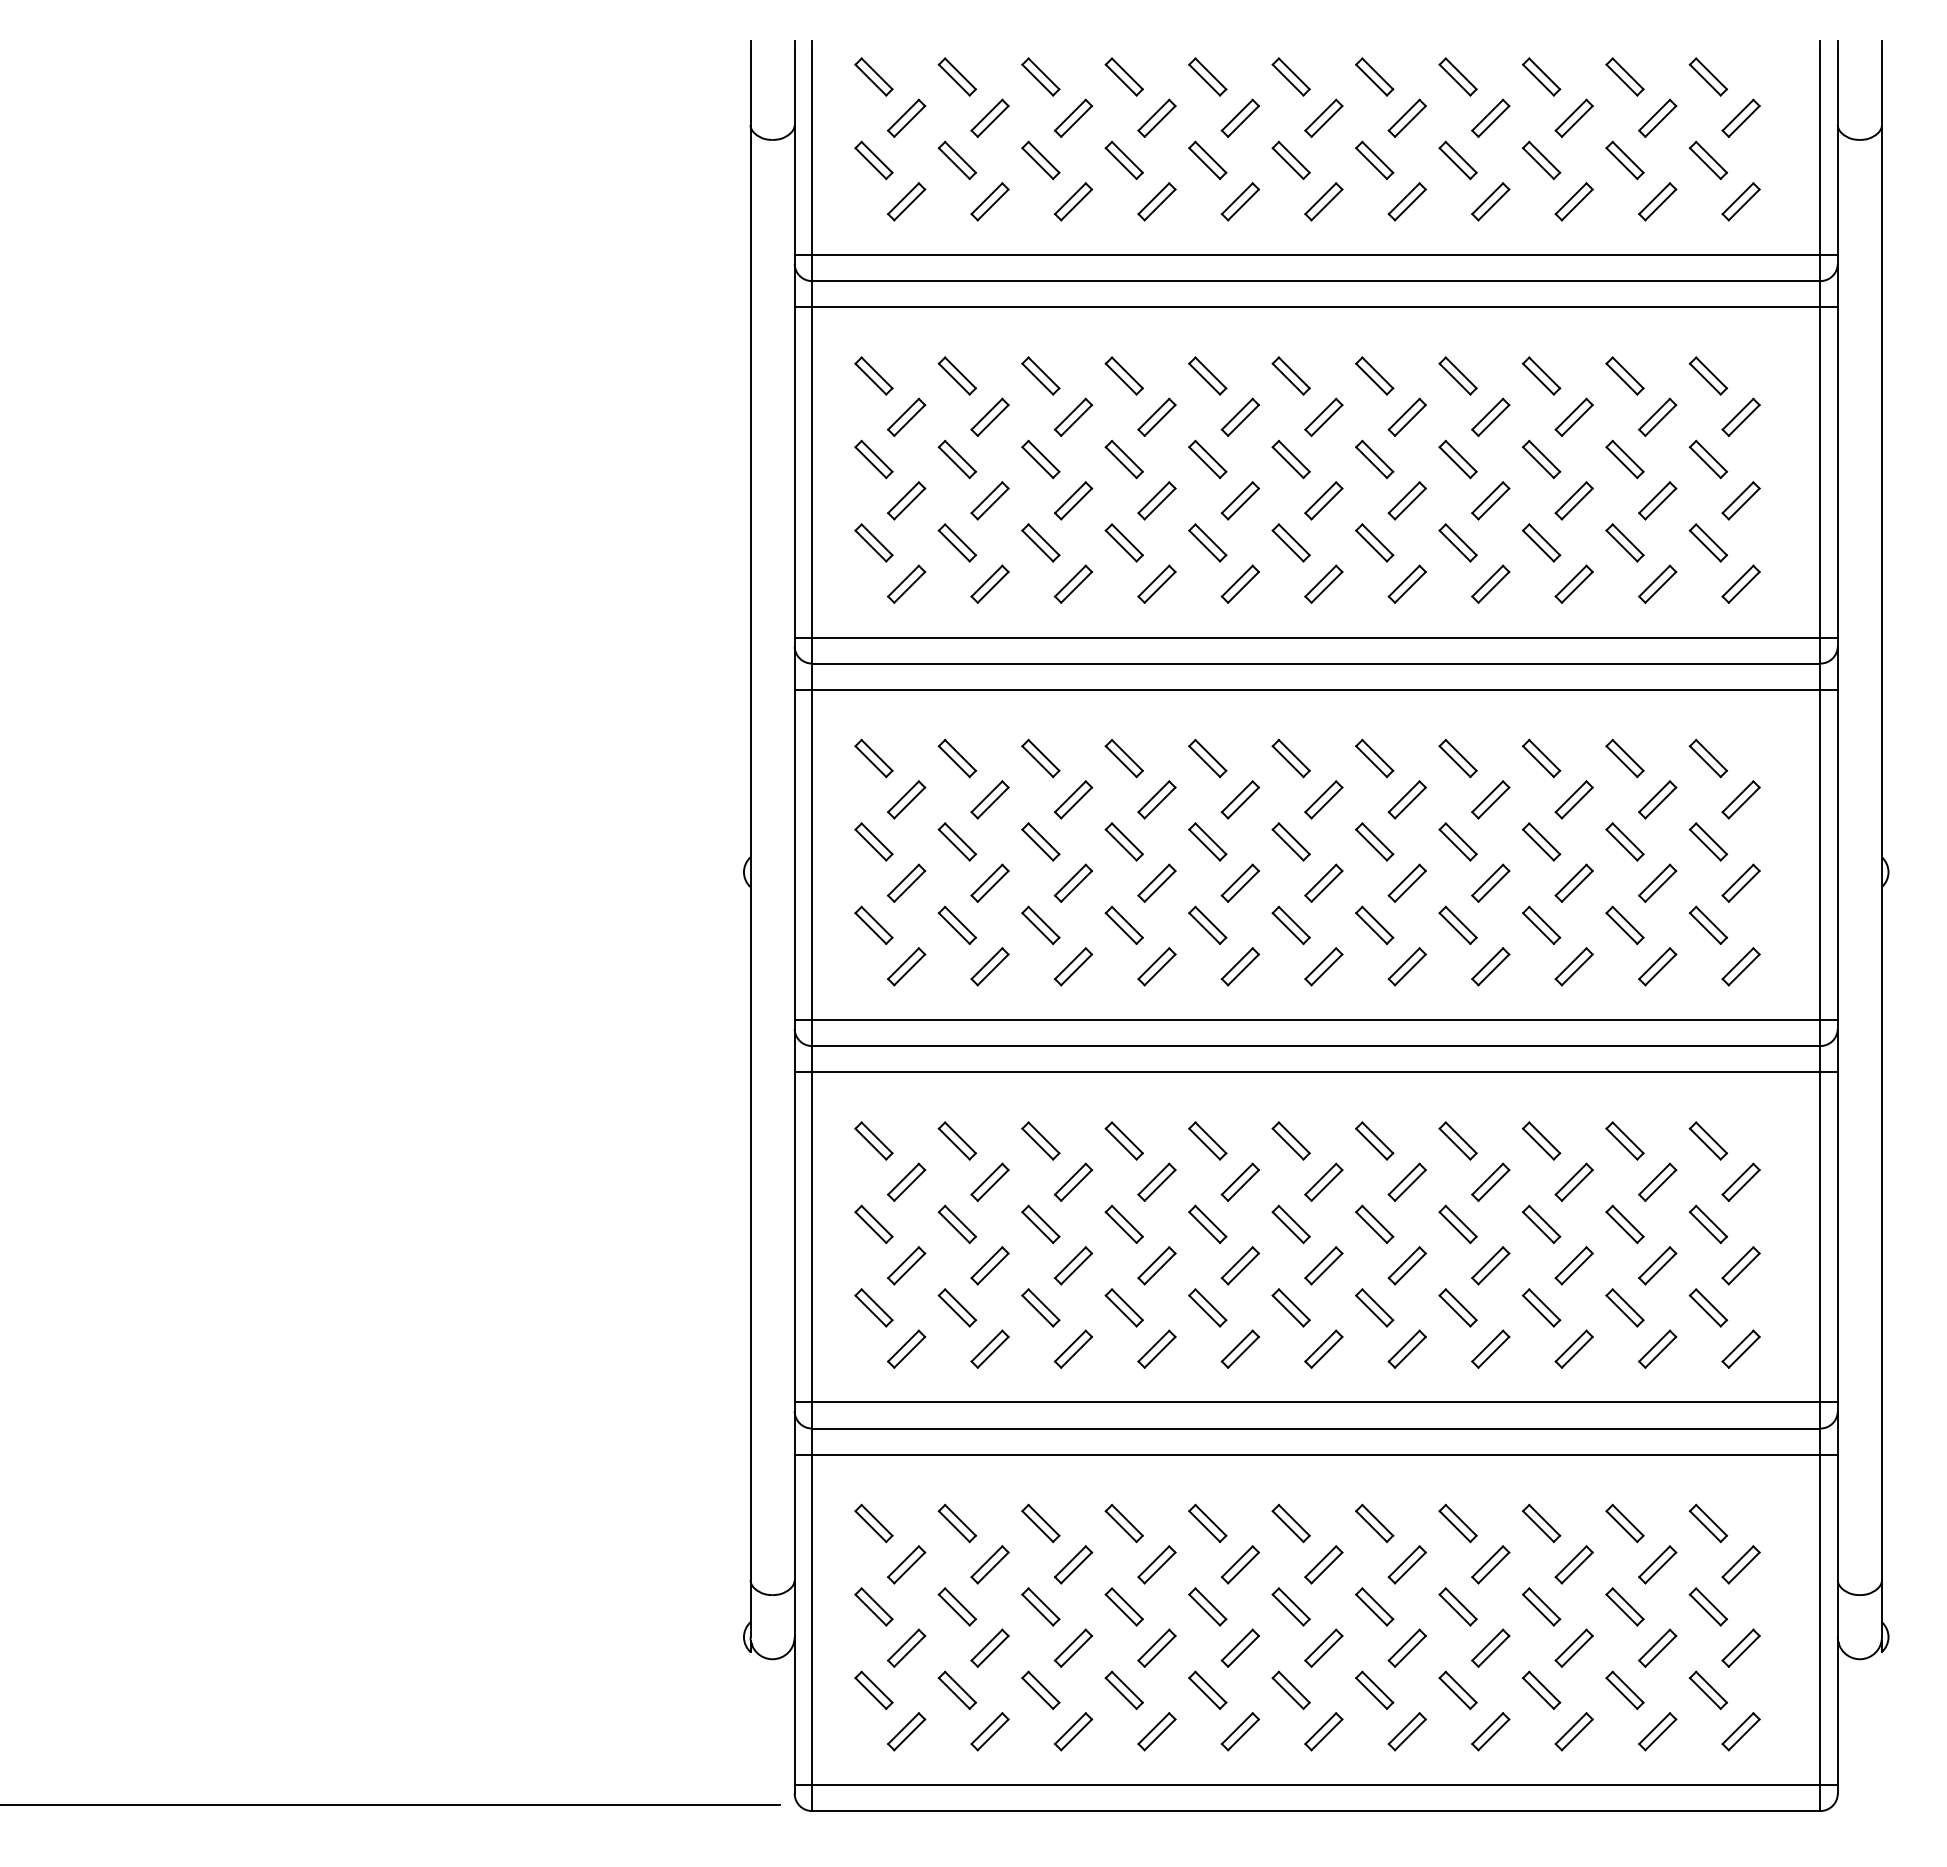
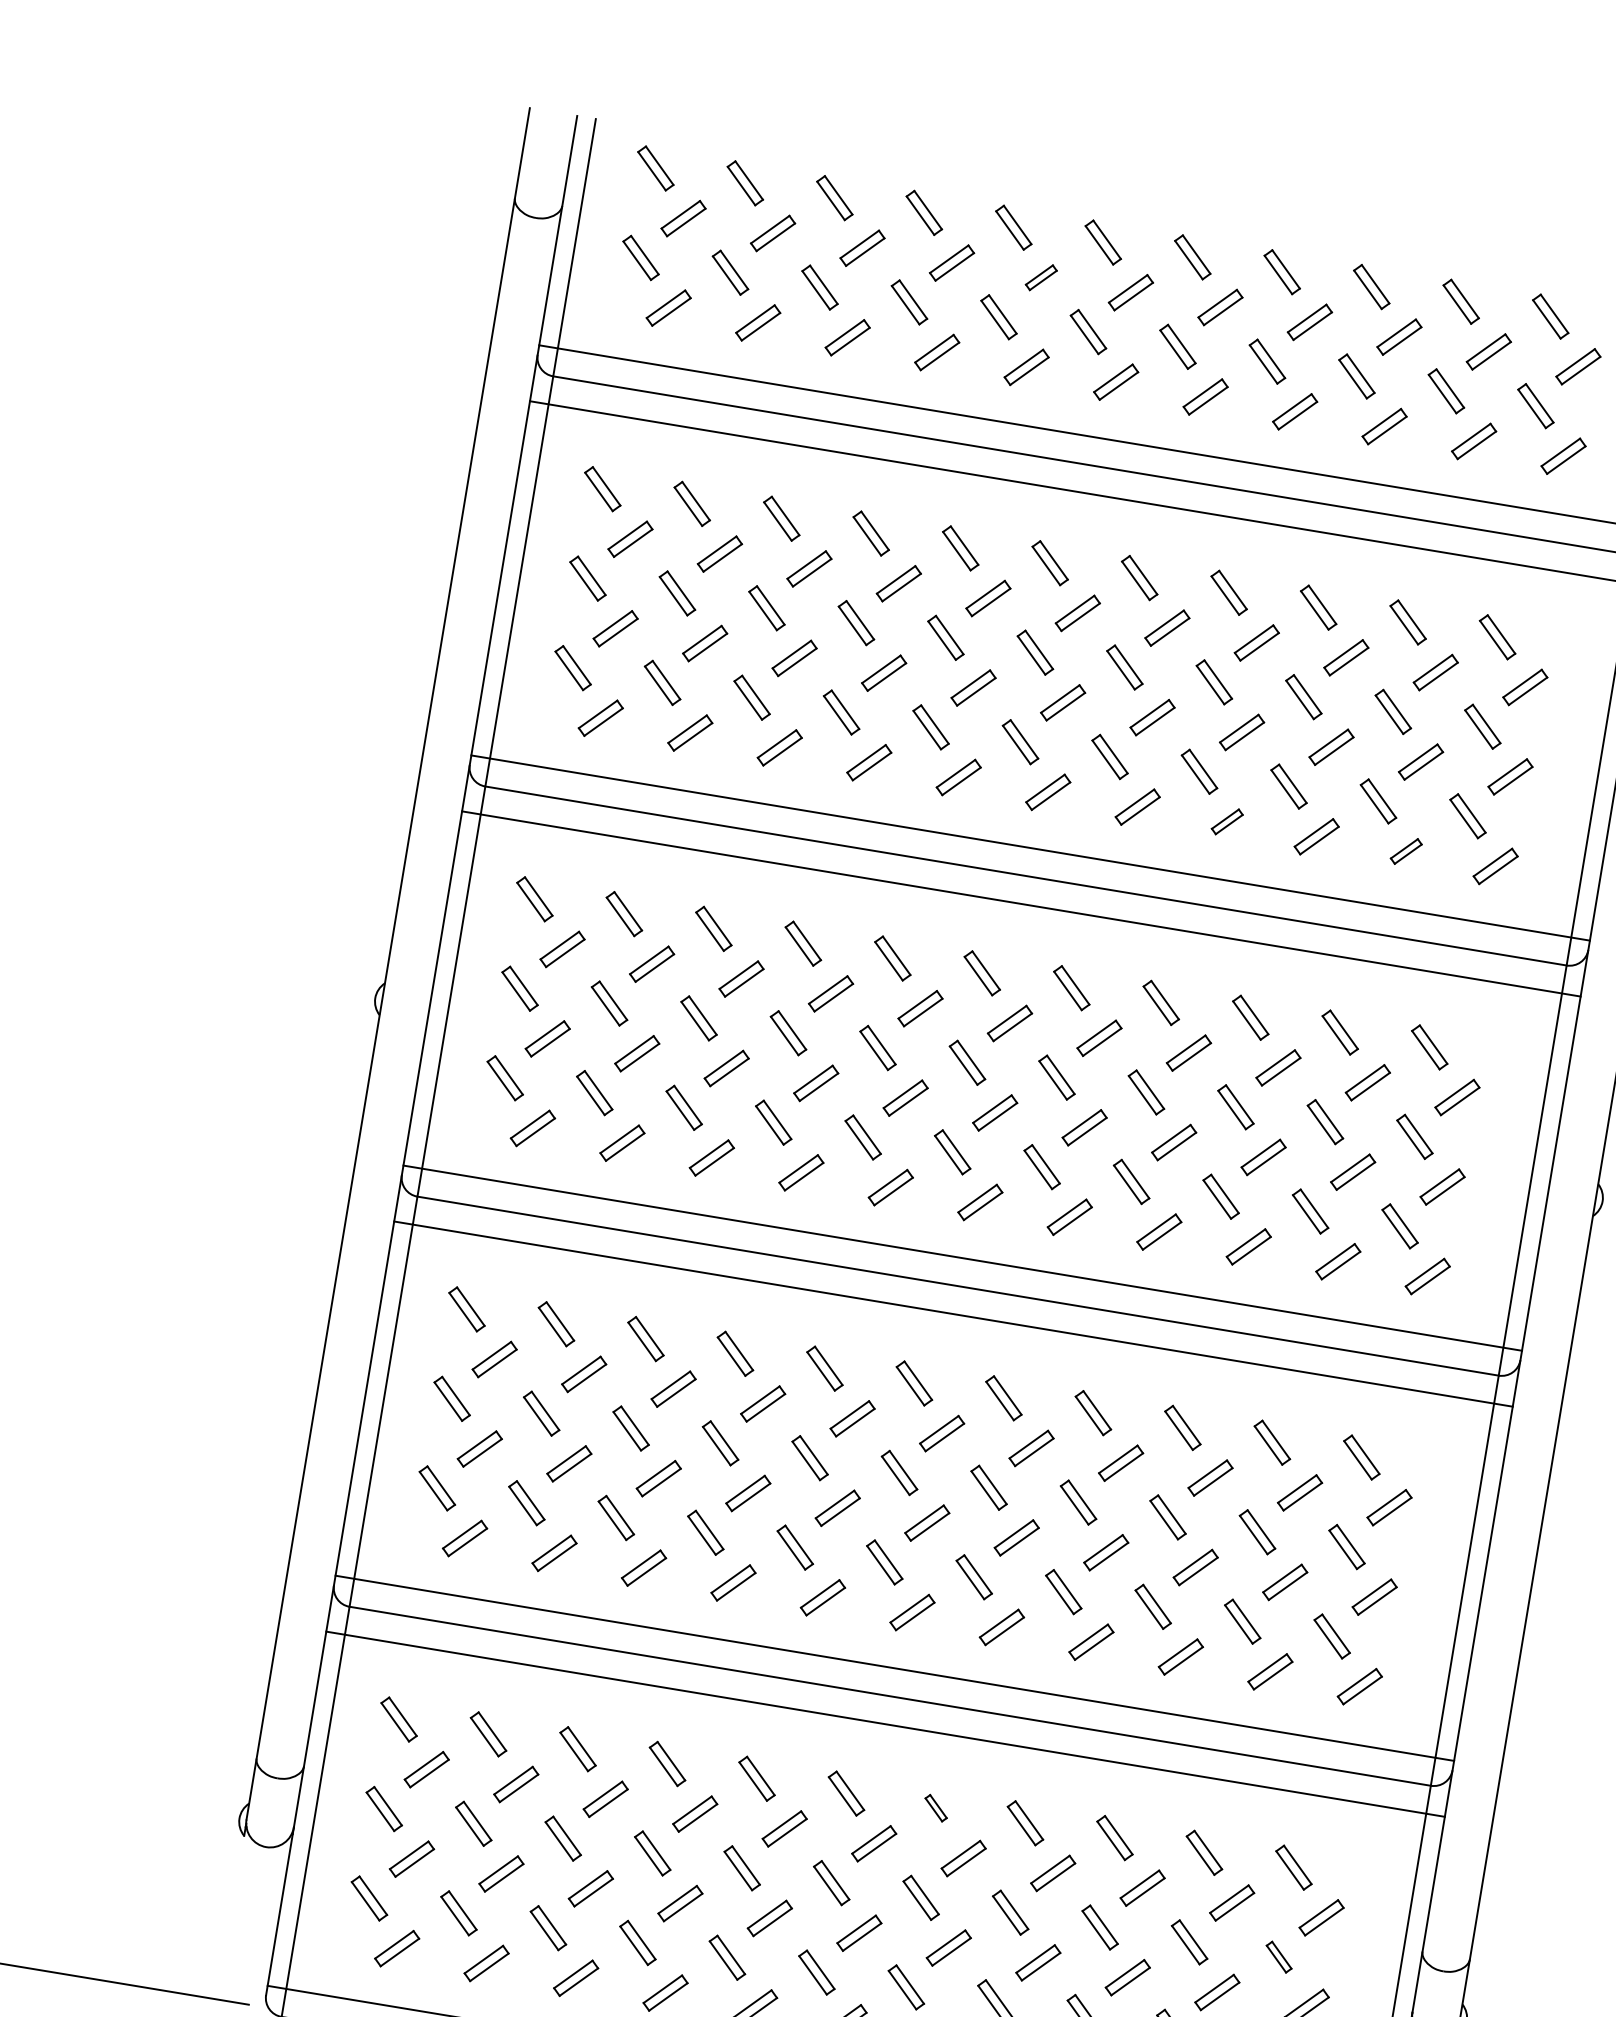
part: (1239, 117) -> (1040, 276), size x0.7
part: (1490, 583) -> (1227, 821), size x0.7
part: (1657, 583) -> (1406, 850), size x0.7
part: (1374, 1522) -> (936, 1807), size x0.6
part: (1708, 1606) -> (1279, 1956), size x0.7

